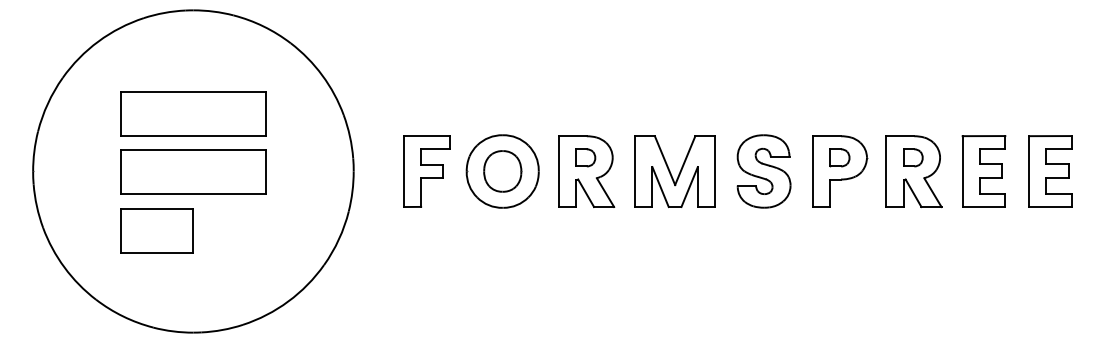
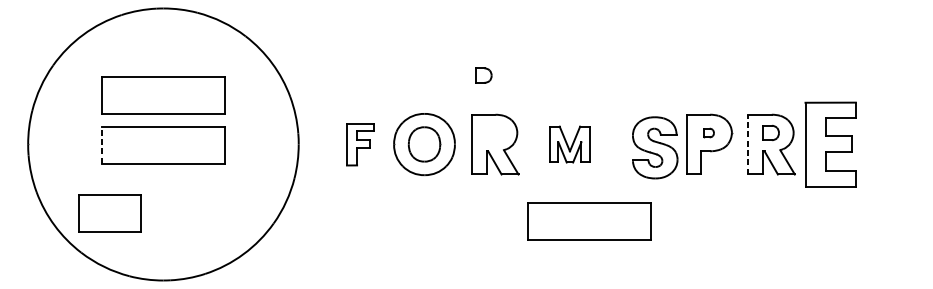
part: (585, 157) -> (483, 75), moved
part: (839, 157) -> (708, 132), size x0.6
part: (426, 171) -> (360, 144), size x0.7
part: (674, 171) -> (569, 144), size x0.6
part: (763, 171) -> (654, 147), moved
line: (886, 171) -> (748, 144), solid -> dashed
part: (983, 171) -> (830, 144), size x1.4
part: (1050, 171) -> (886, 144), removed
line: (120, 172) -> (101, 145), solid -> dashed
part: (156, 230) -> (109, 213), moved
part: (698, 262) -> (589, 221), added

